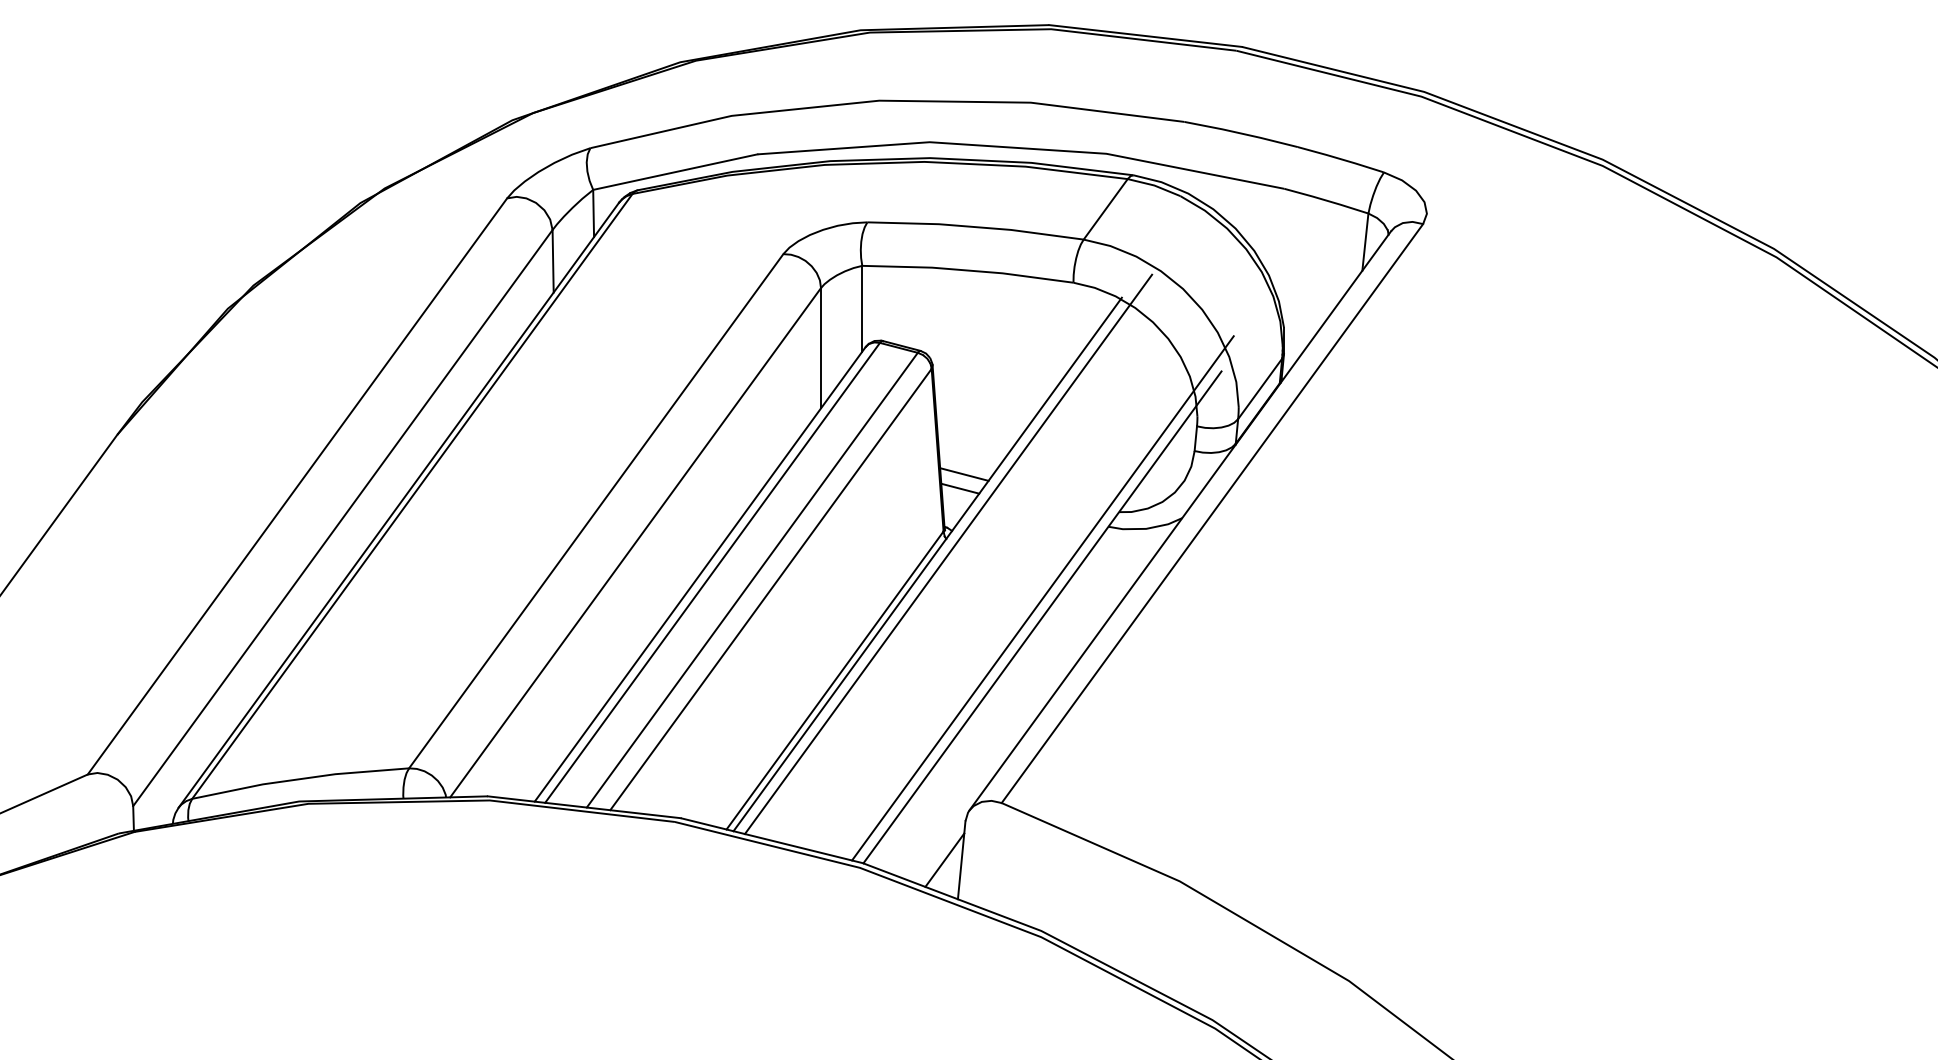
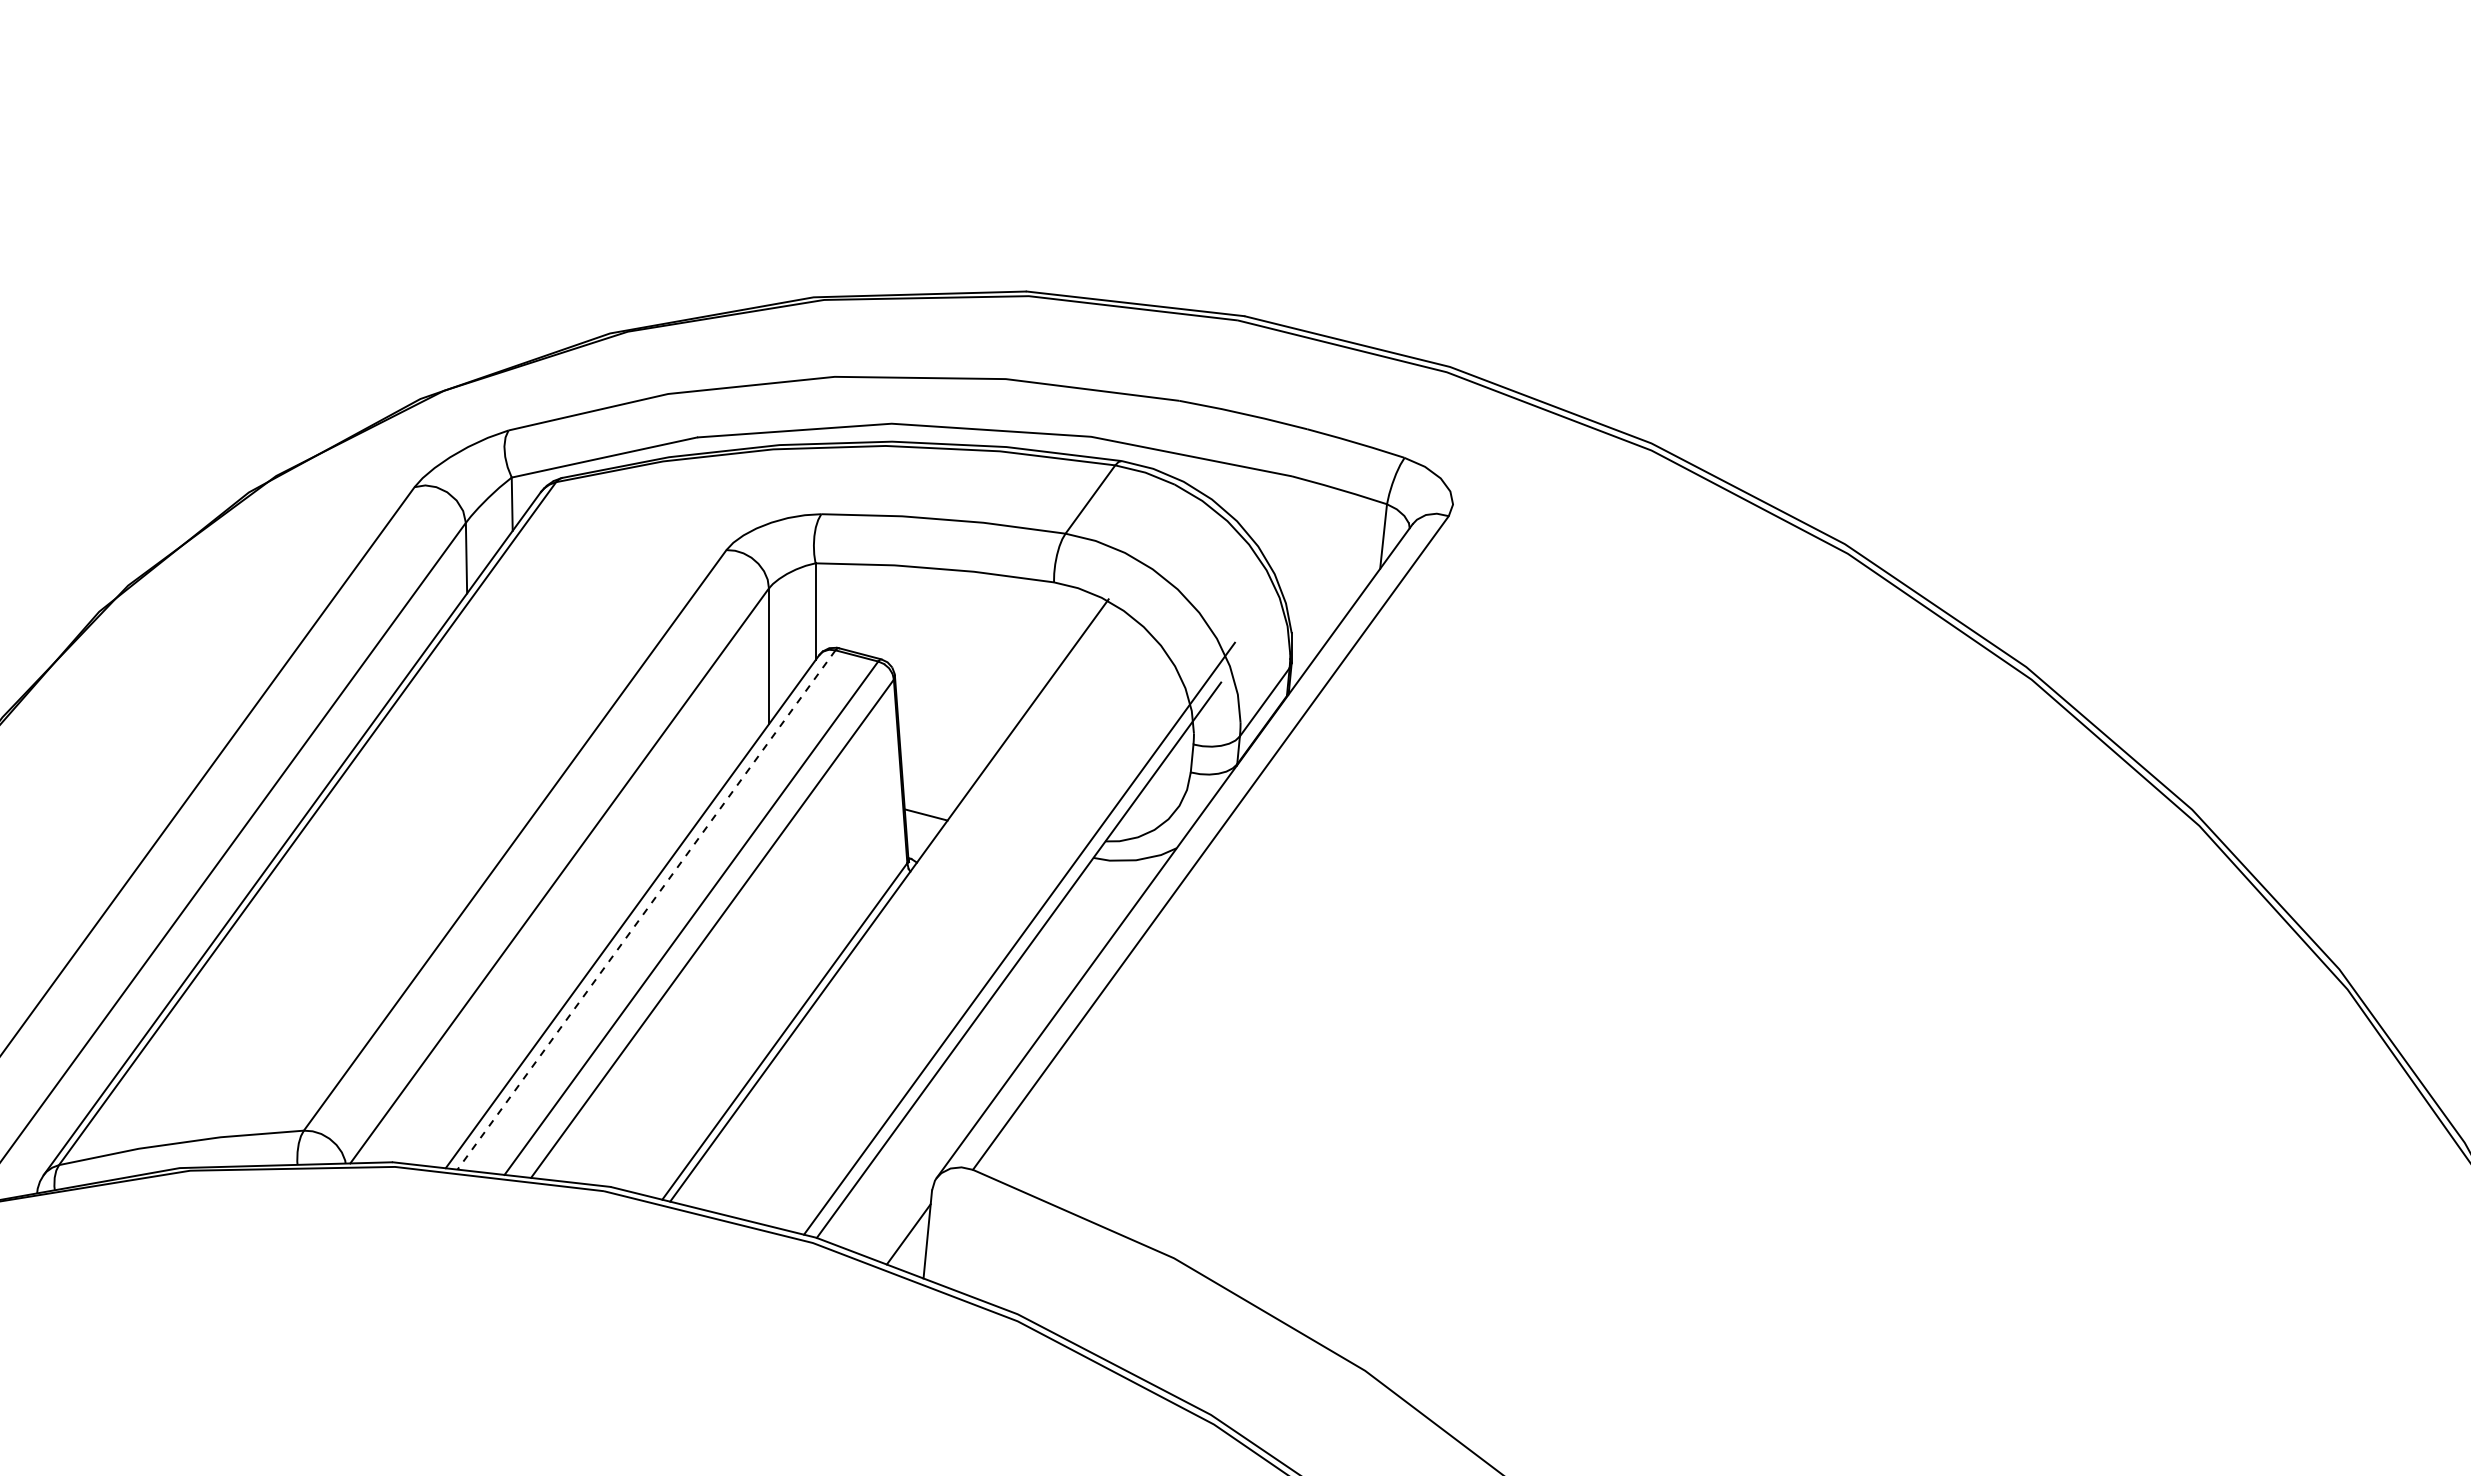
line: (964, 474) -> (930, 798), removed
line: (948, 553) -> (912, 888), removed
line: (712, 573) -> (646, 910), solid -> dashed

